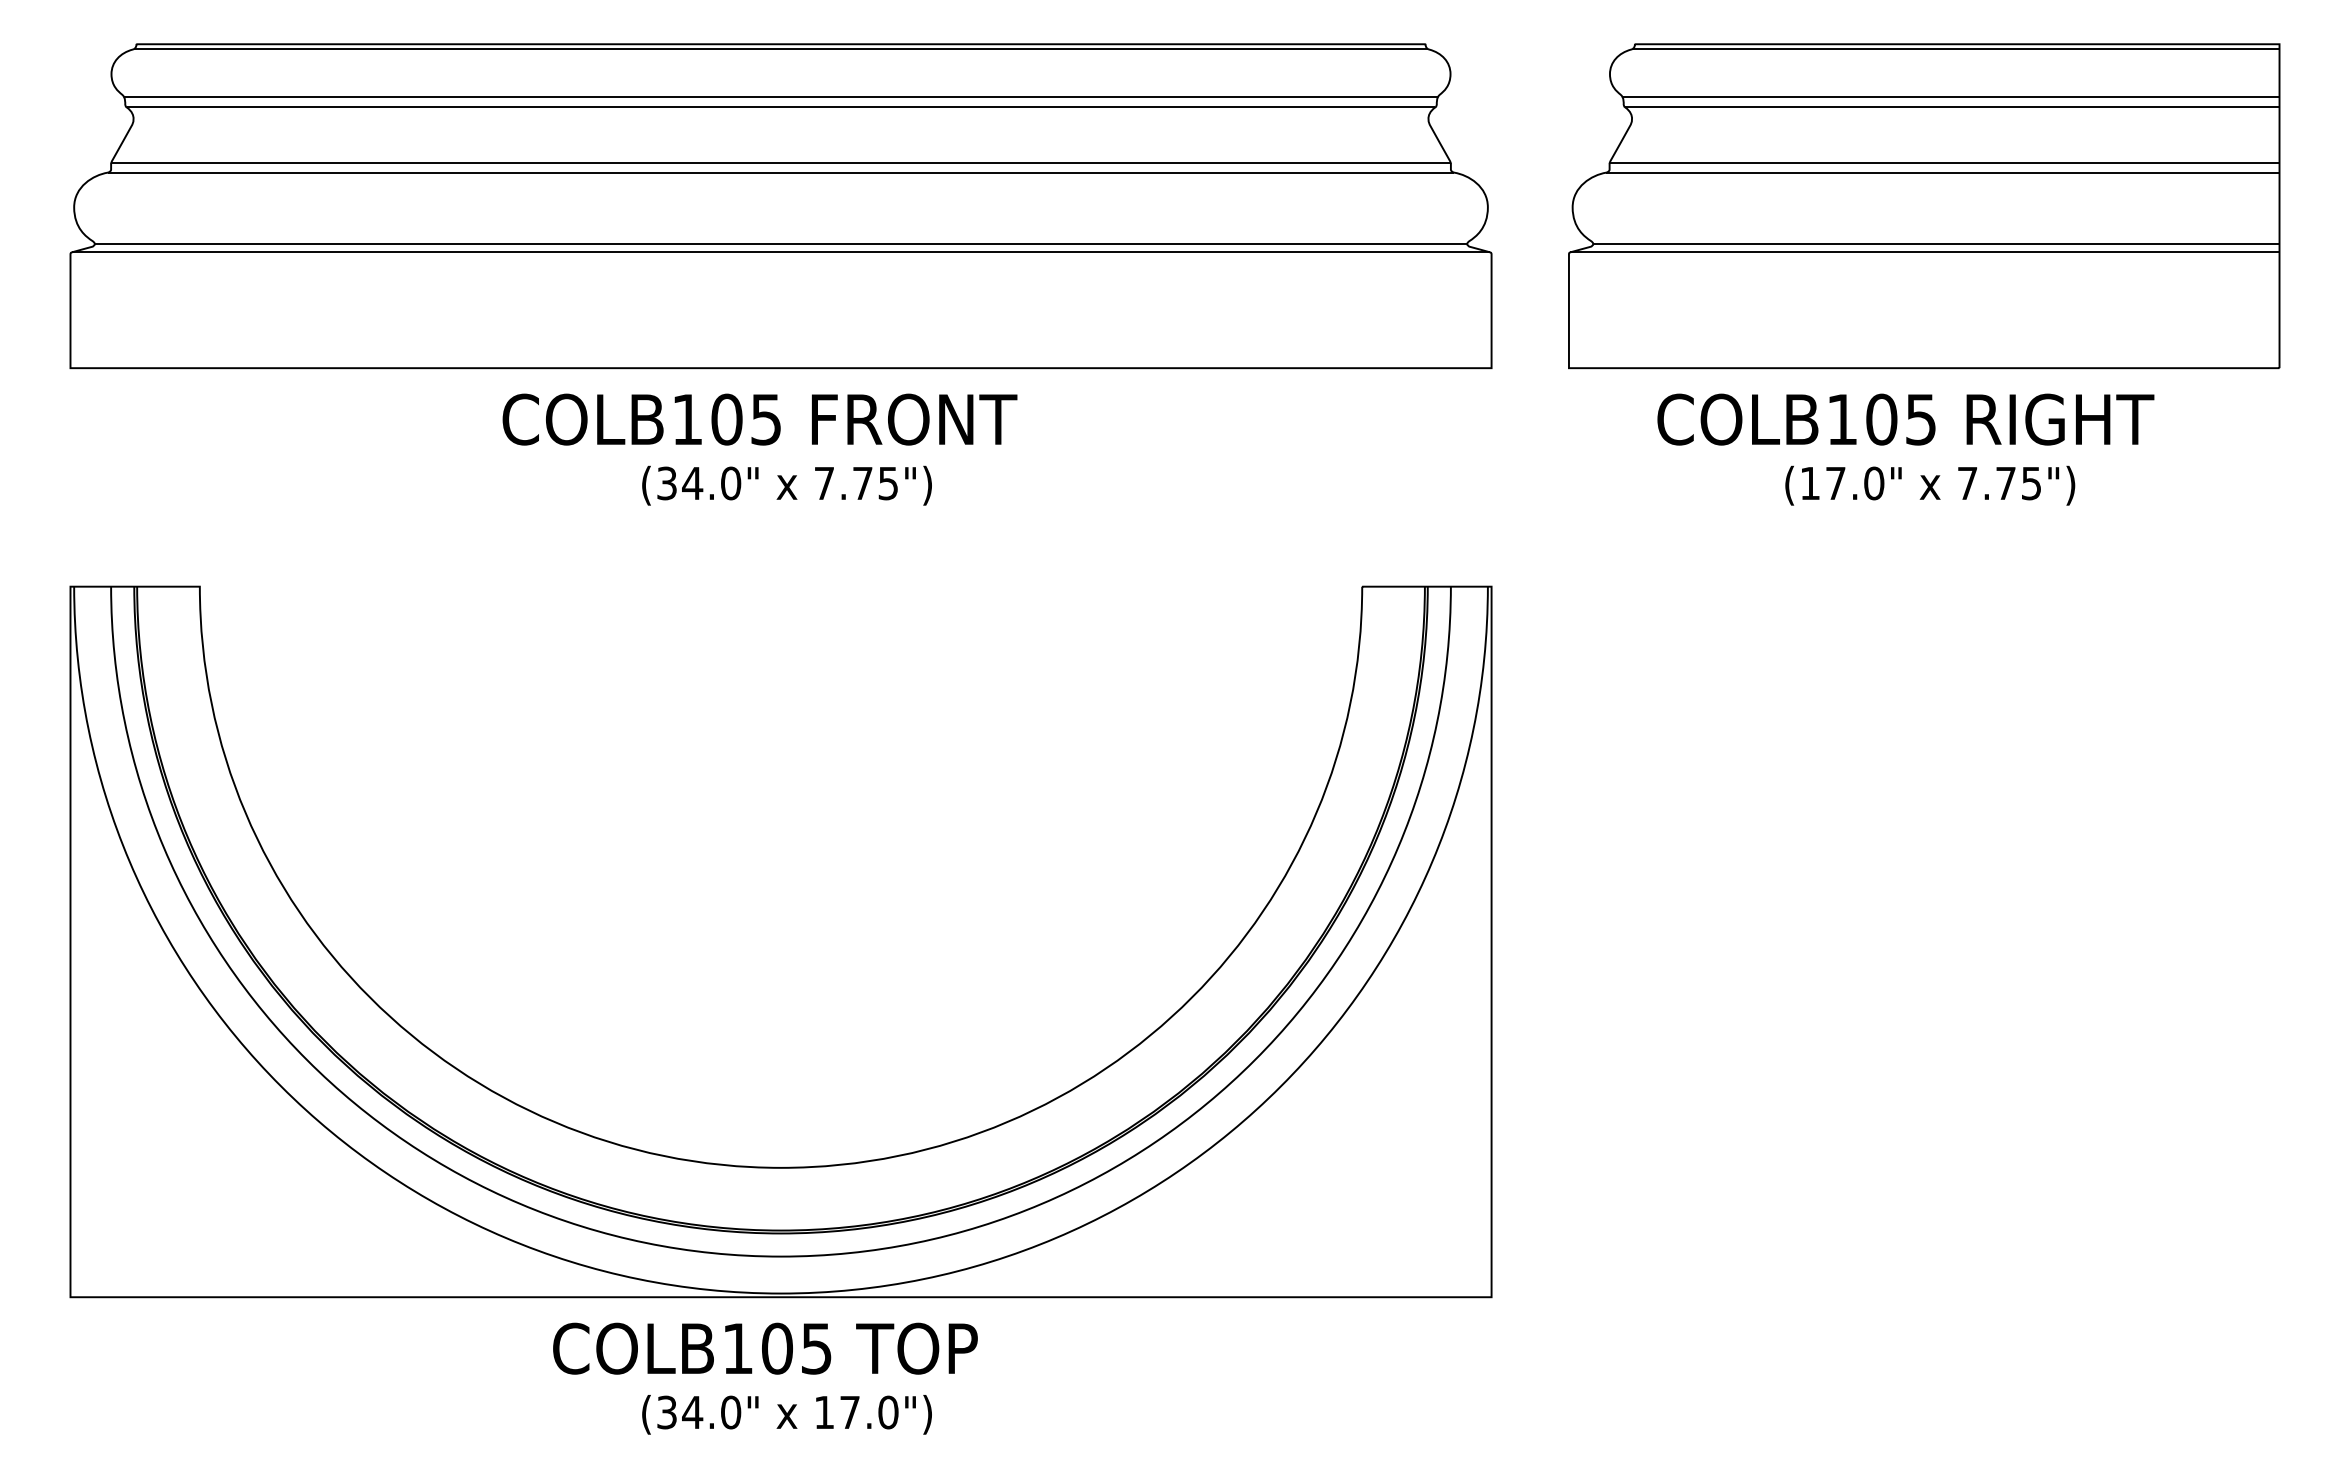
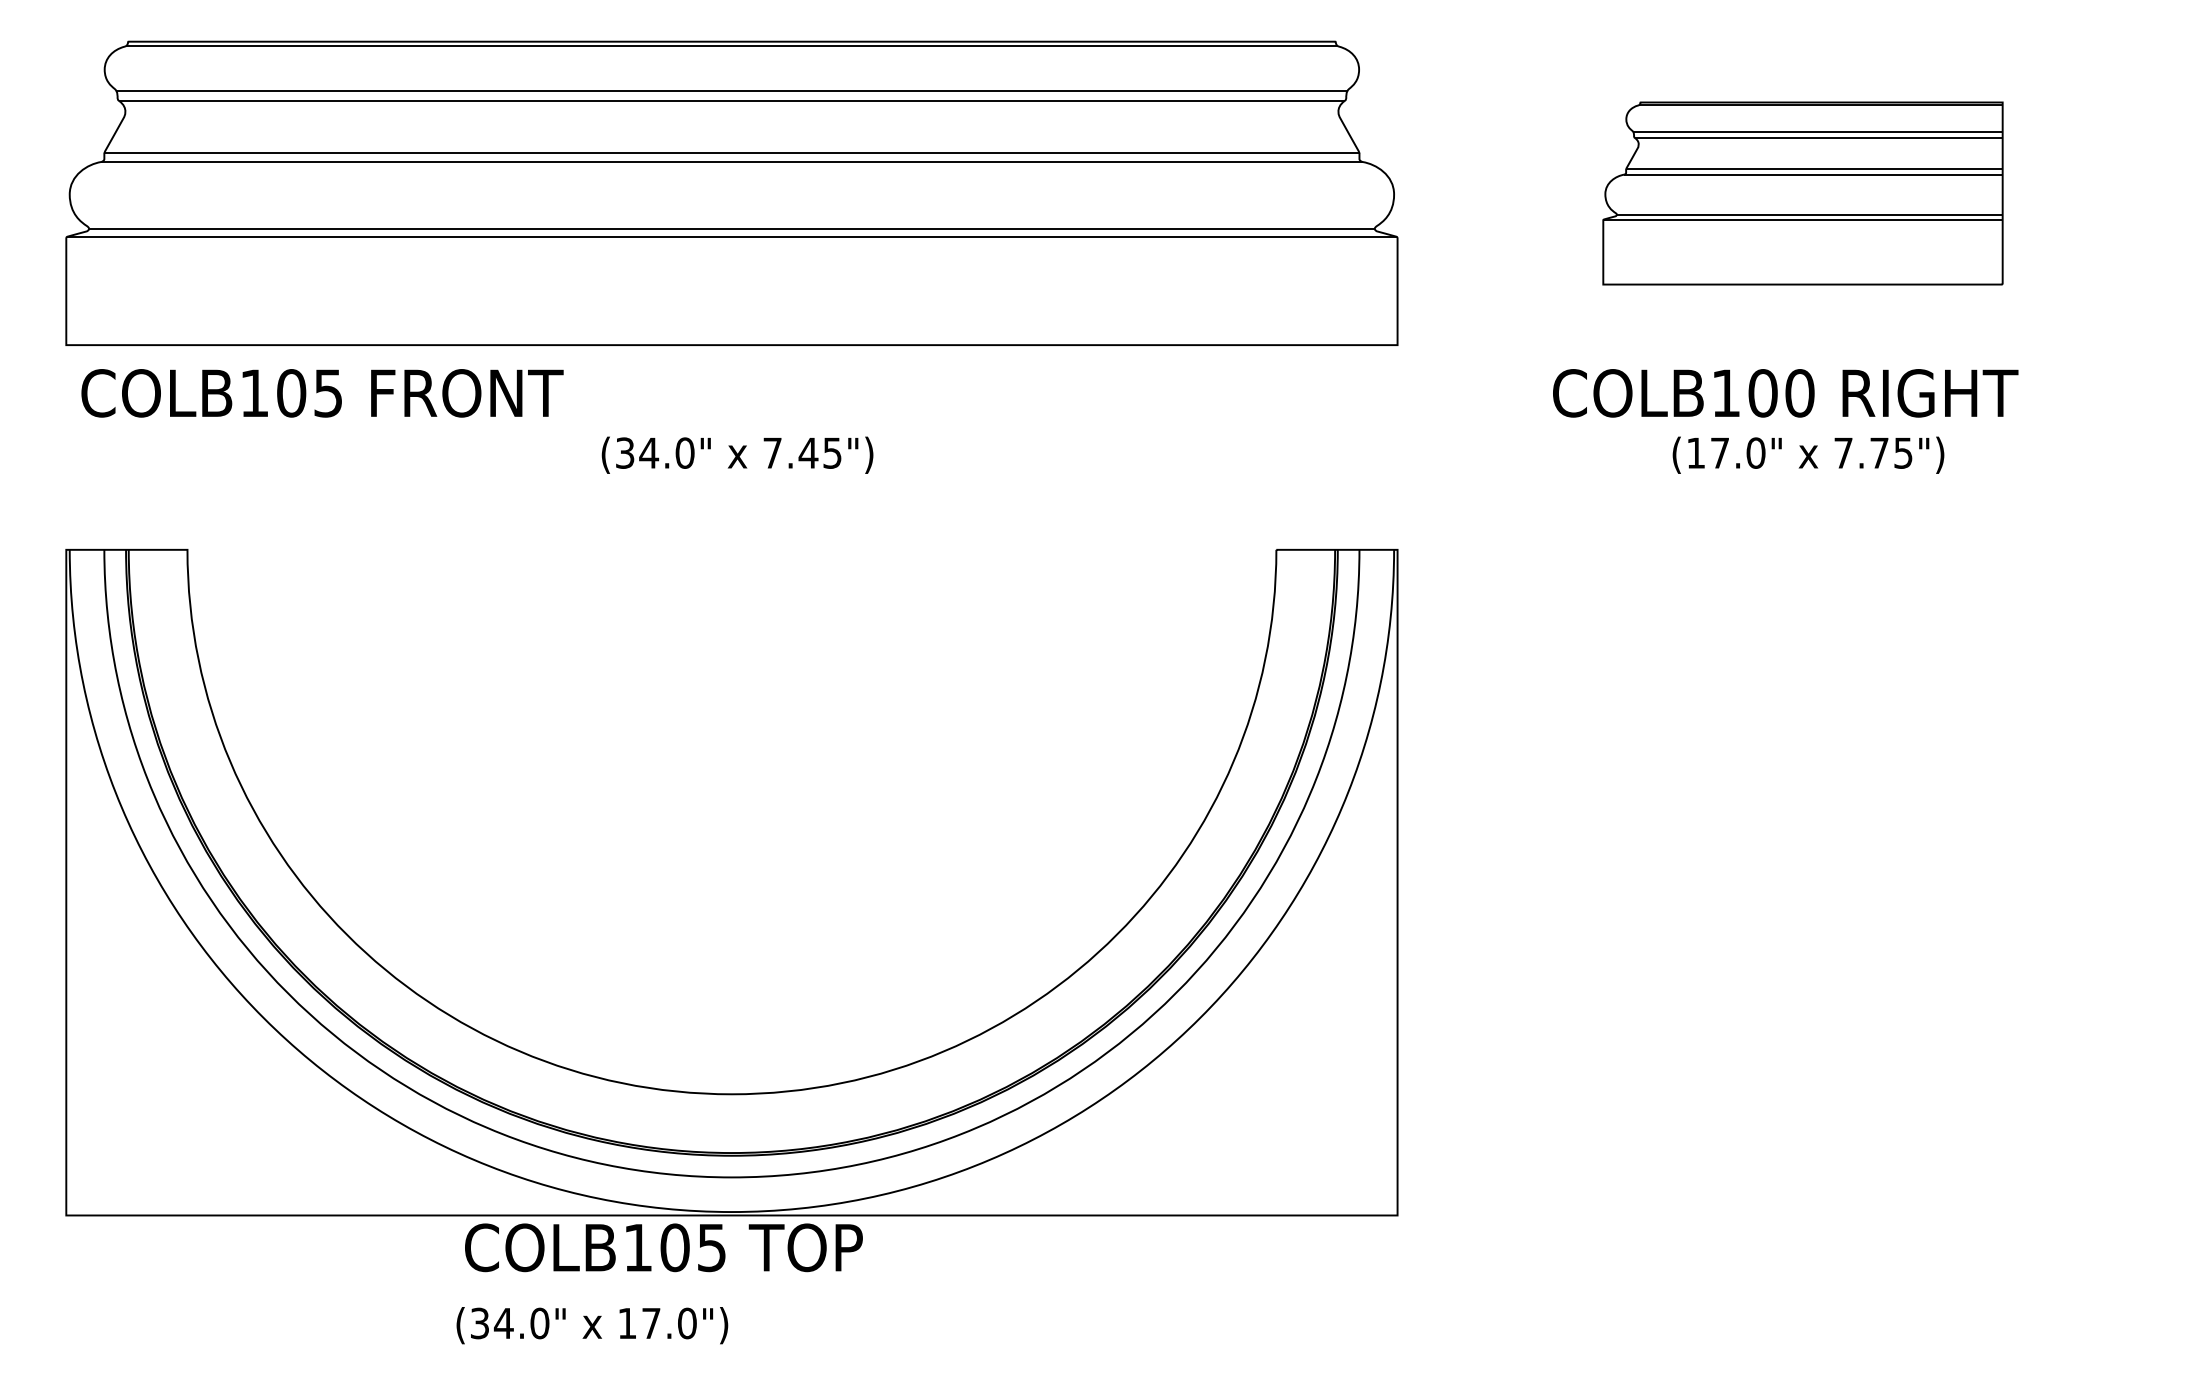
part: (1924, 206) -> (1803, 193), size x0.6
text: (759, 419) -> (322, 393), moved
text: (1920, 419) -> (1799, 393), COLB105 -> COLB100
text: (862, 483) -> (808, 453), 7.75") -> 7.45")
text: (765, 1348) -> (663, 1247), moved
text: (786, 1414) -> (591, 1325), moved

